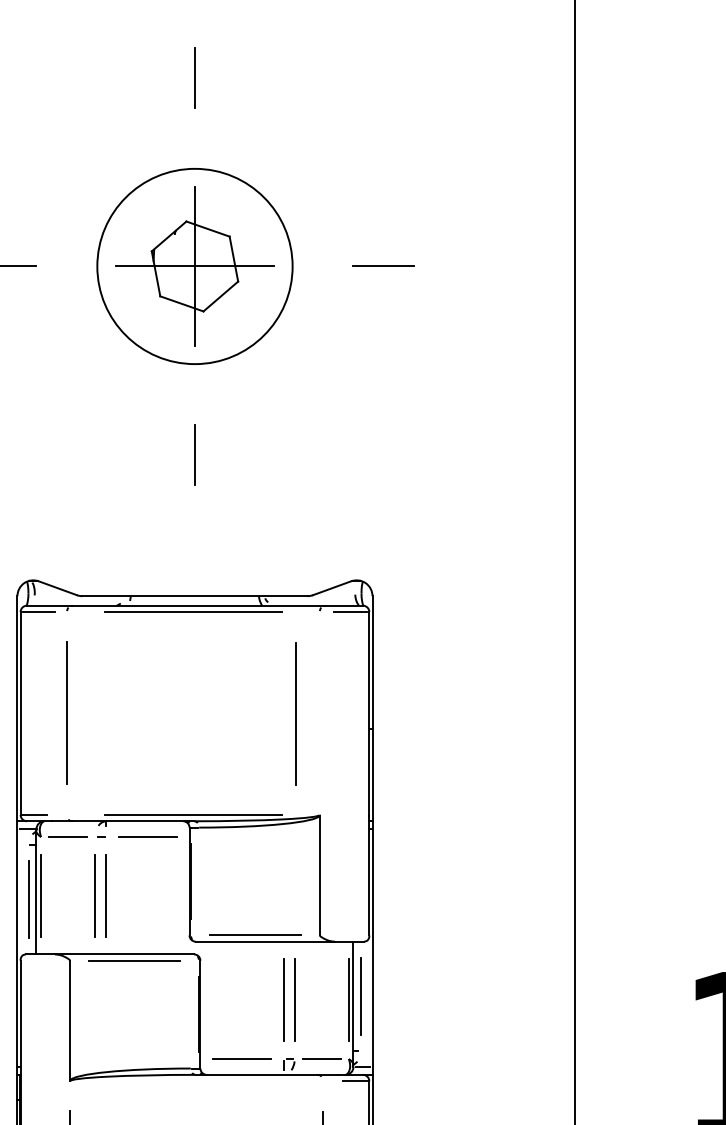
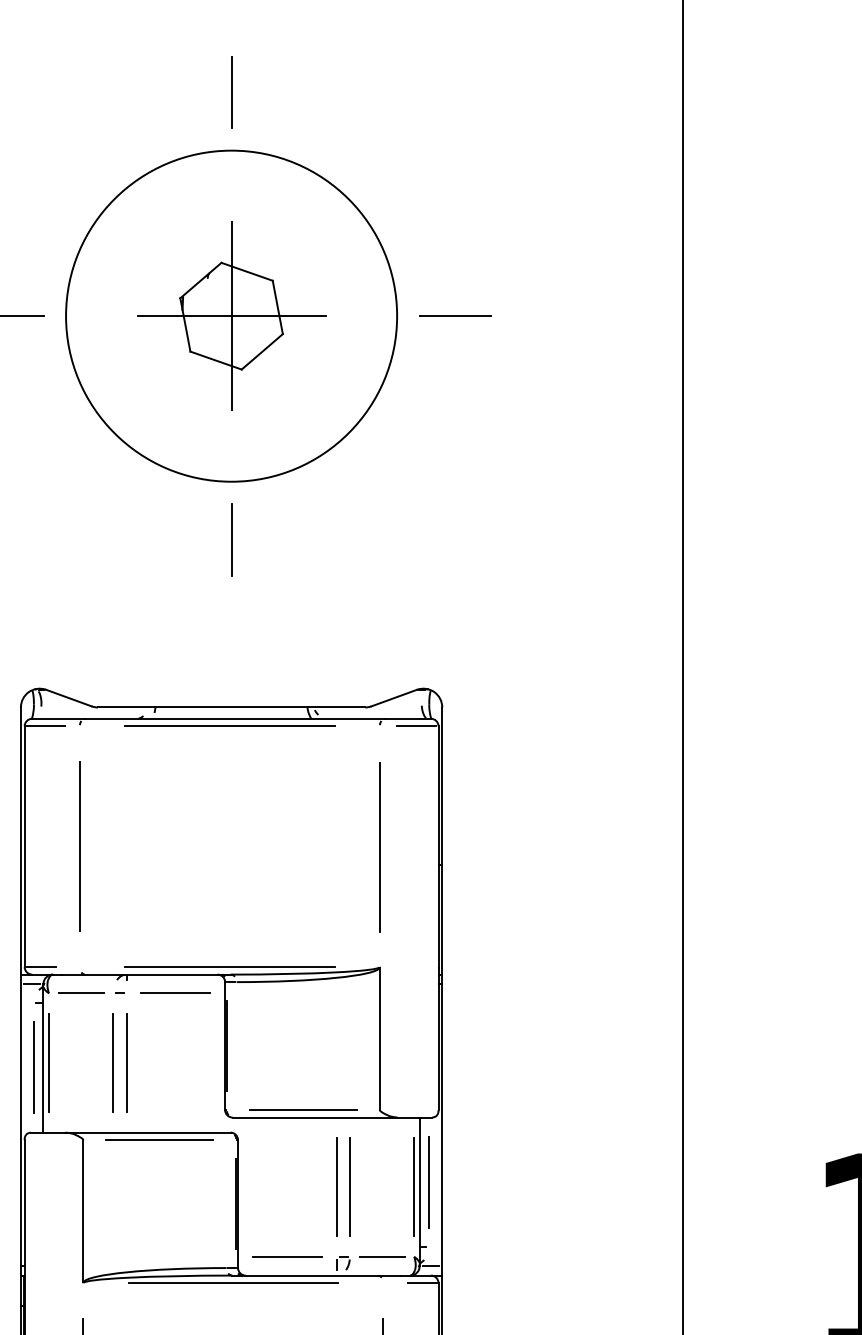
circle: (194, 266) -> (231, 316), size x1.43
line: (295, 713) -> (379, 846), moved
line: (196, 1081) -> (233, 1283), added

